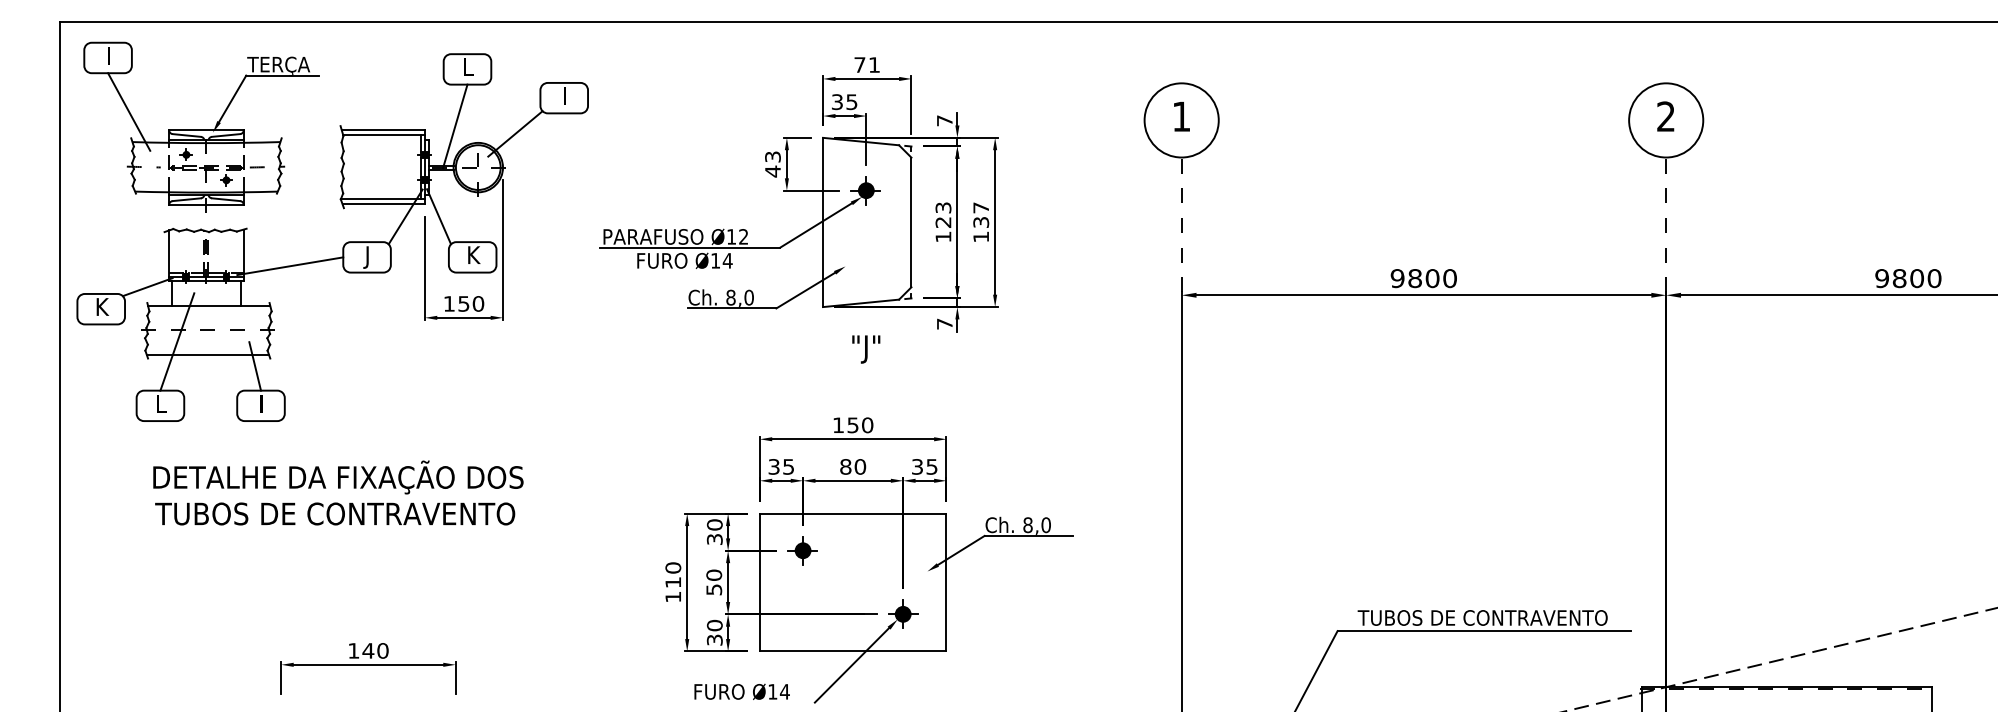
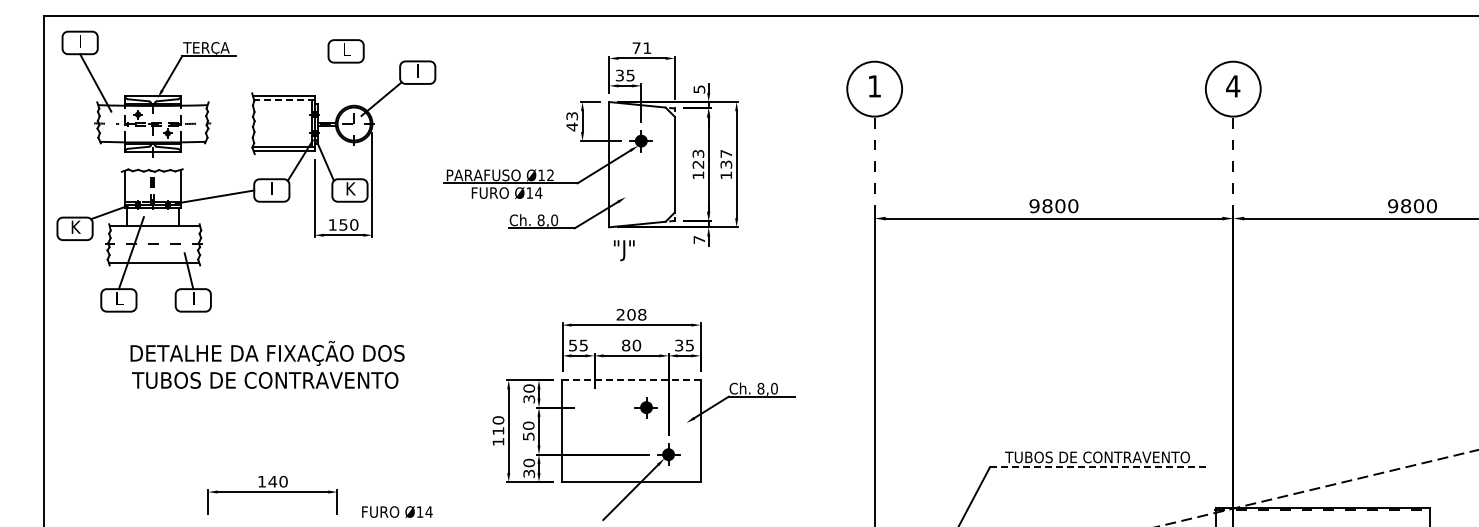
text: (1666, 116) -> (1233, 86), 2 -> 4
text: (944, 120) -> (699, 89), 7 -> 5
line: (455, 126) -> (337, 93), removed
line: (382, 135) -> (283, 100), solid -> dashed
text: (365, 257) -> (270, 190), J -> I
text: (866, 349) -> (624, 250), moved
text: (853, 424) -> (631, 314), 150 -> 208
text: (773, 465) -> (572, 344), 35 -> 55
text: (338, 492) -> (267, 364), moved
line: (854, 514) -> (632, 380), solid -> dashed
part: (801, 550) -> (645, 407), moved
line: (1484, 631) -> (1098, 467), solid -> dashed
text: (742, 691) -> (397, 511), moved

